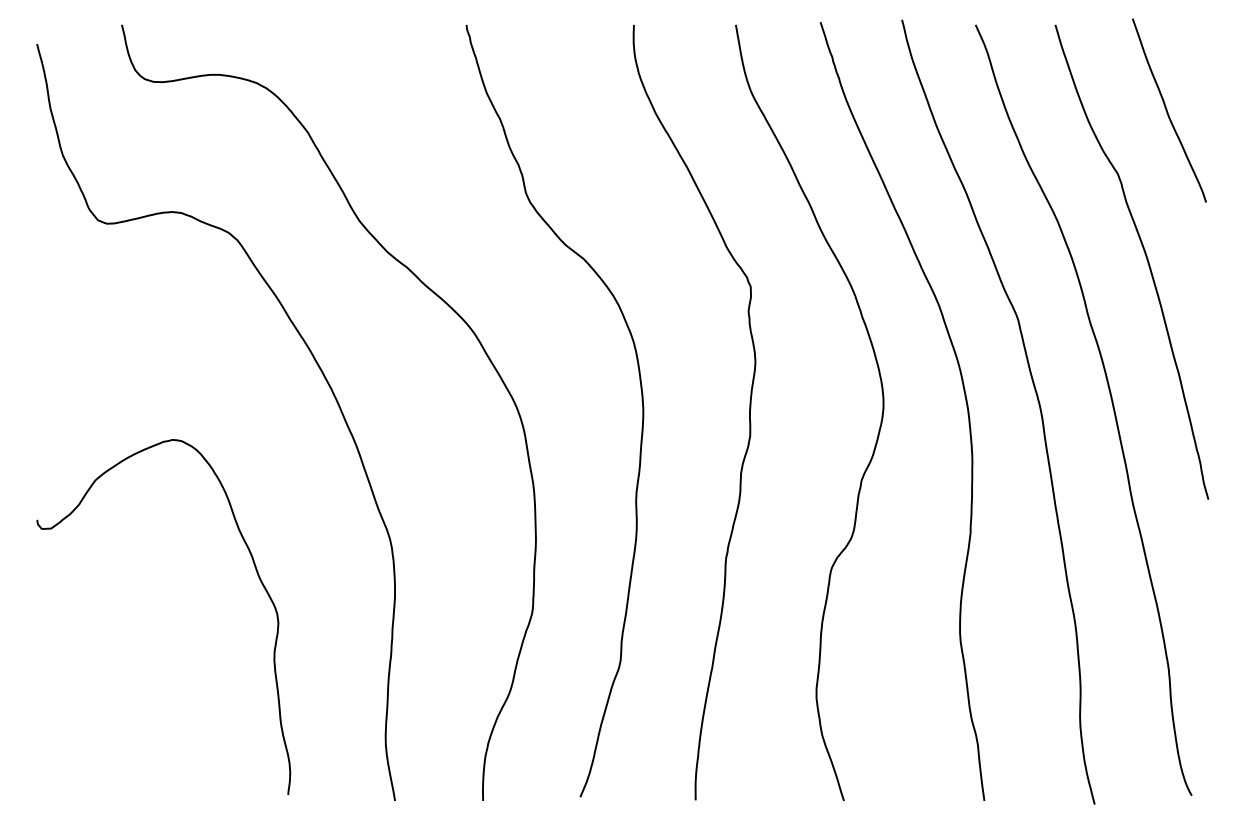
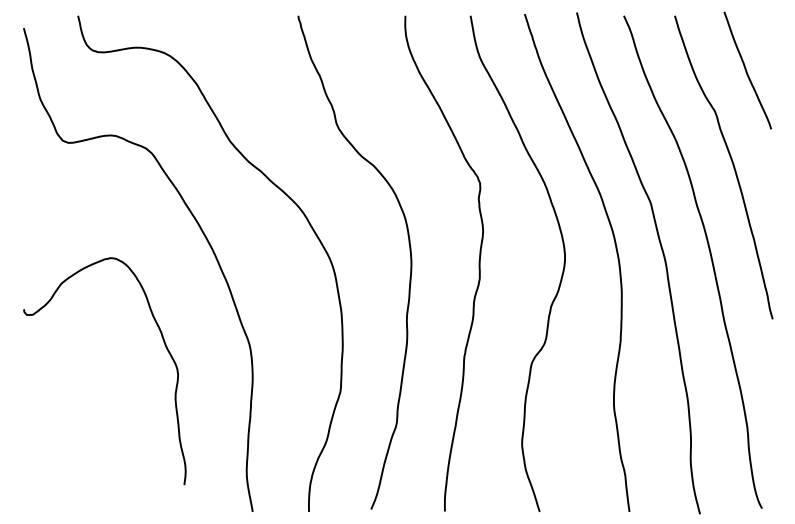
curve: (257, 576) -> (164, 345), moved

